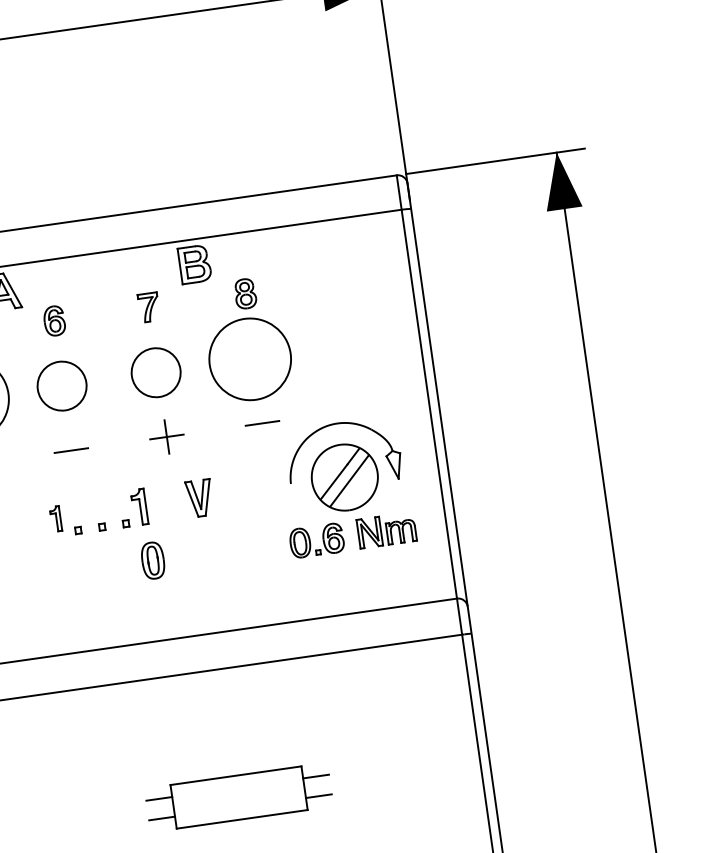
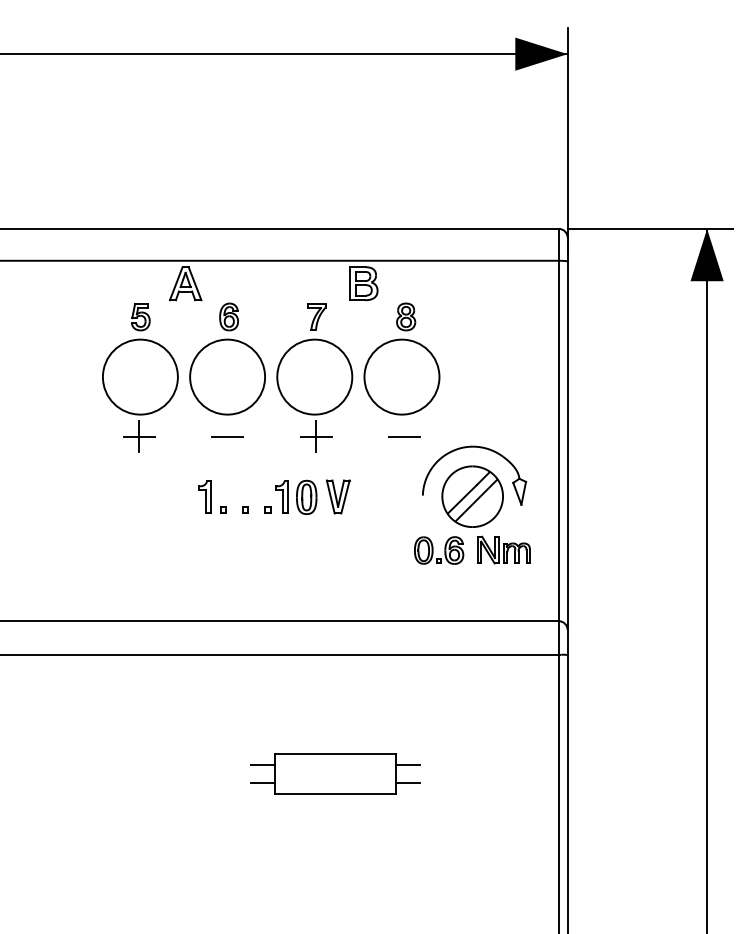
circle: (155, 372) -> (314, 376), size x1.67
circle: (61, 385) -> (227, 376), size x1.67
part: (55, 518) -> (204, 496), size x1.43
part: (152, 559) -> (306, 496), moved

